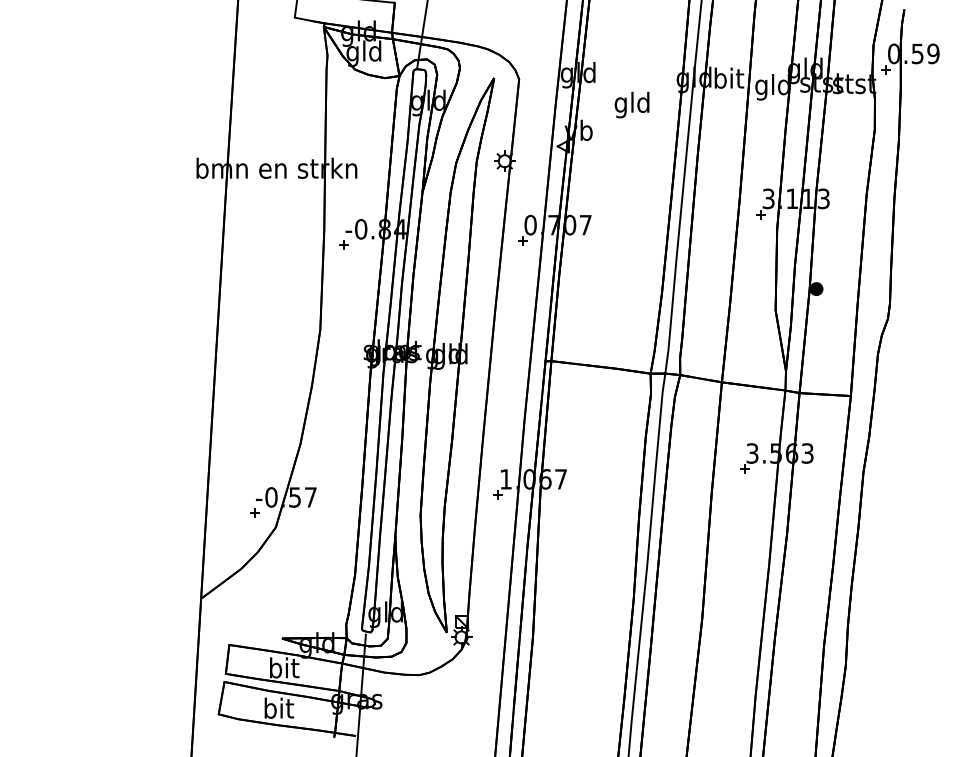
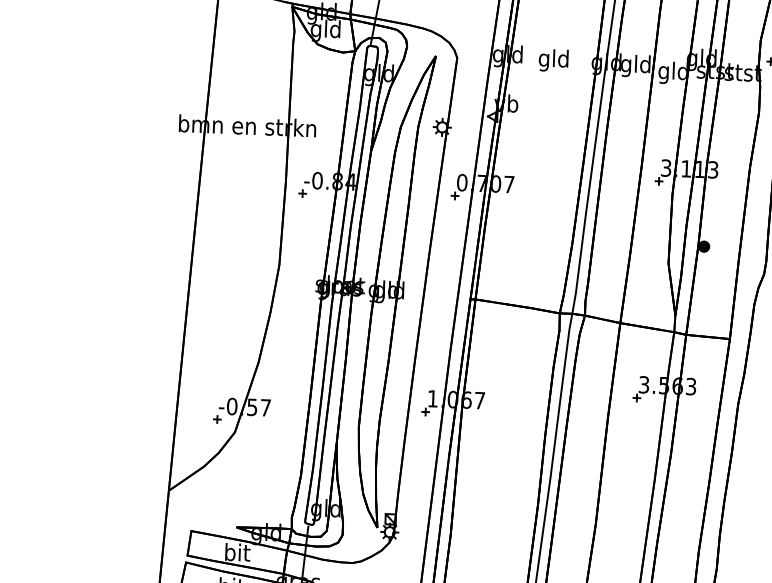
text: (728, 80) -> (635, 65), bit -> gld
text: (631, 104) -> (553, 60), moved

